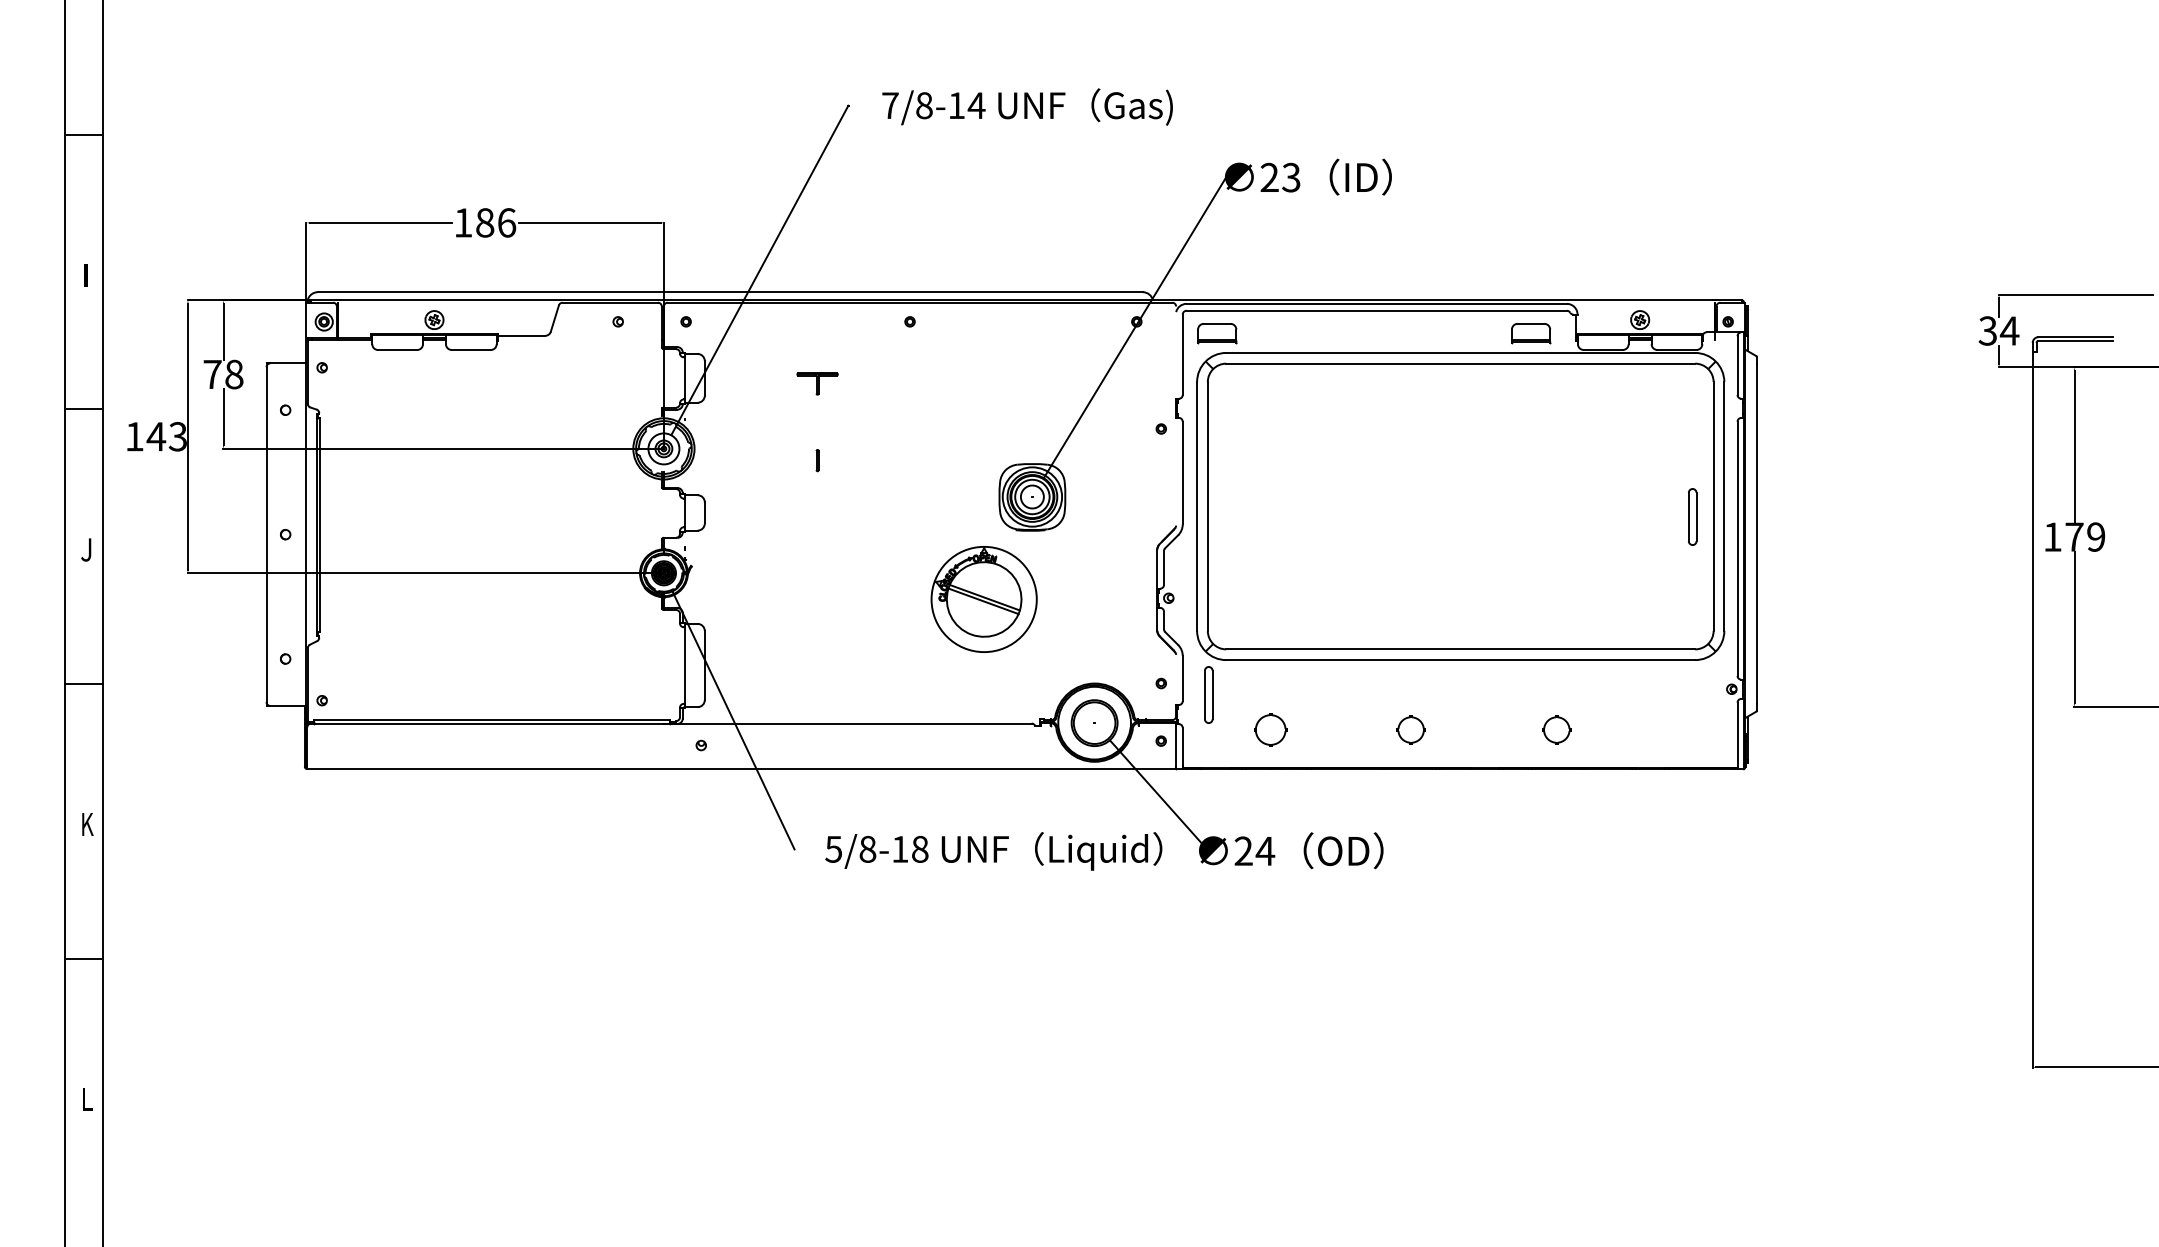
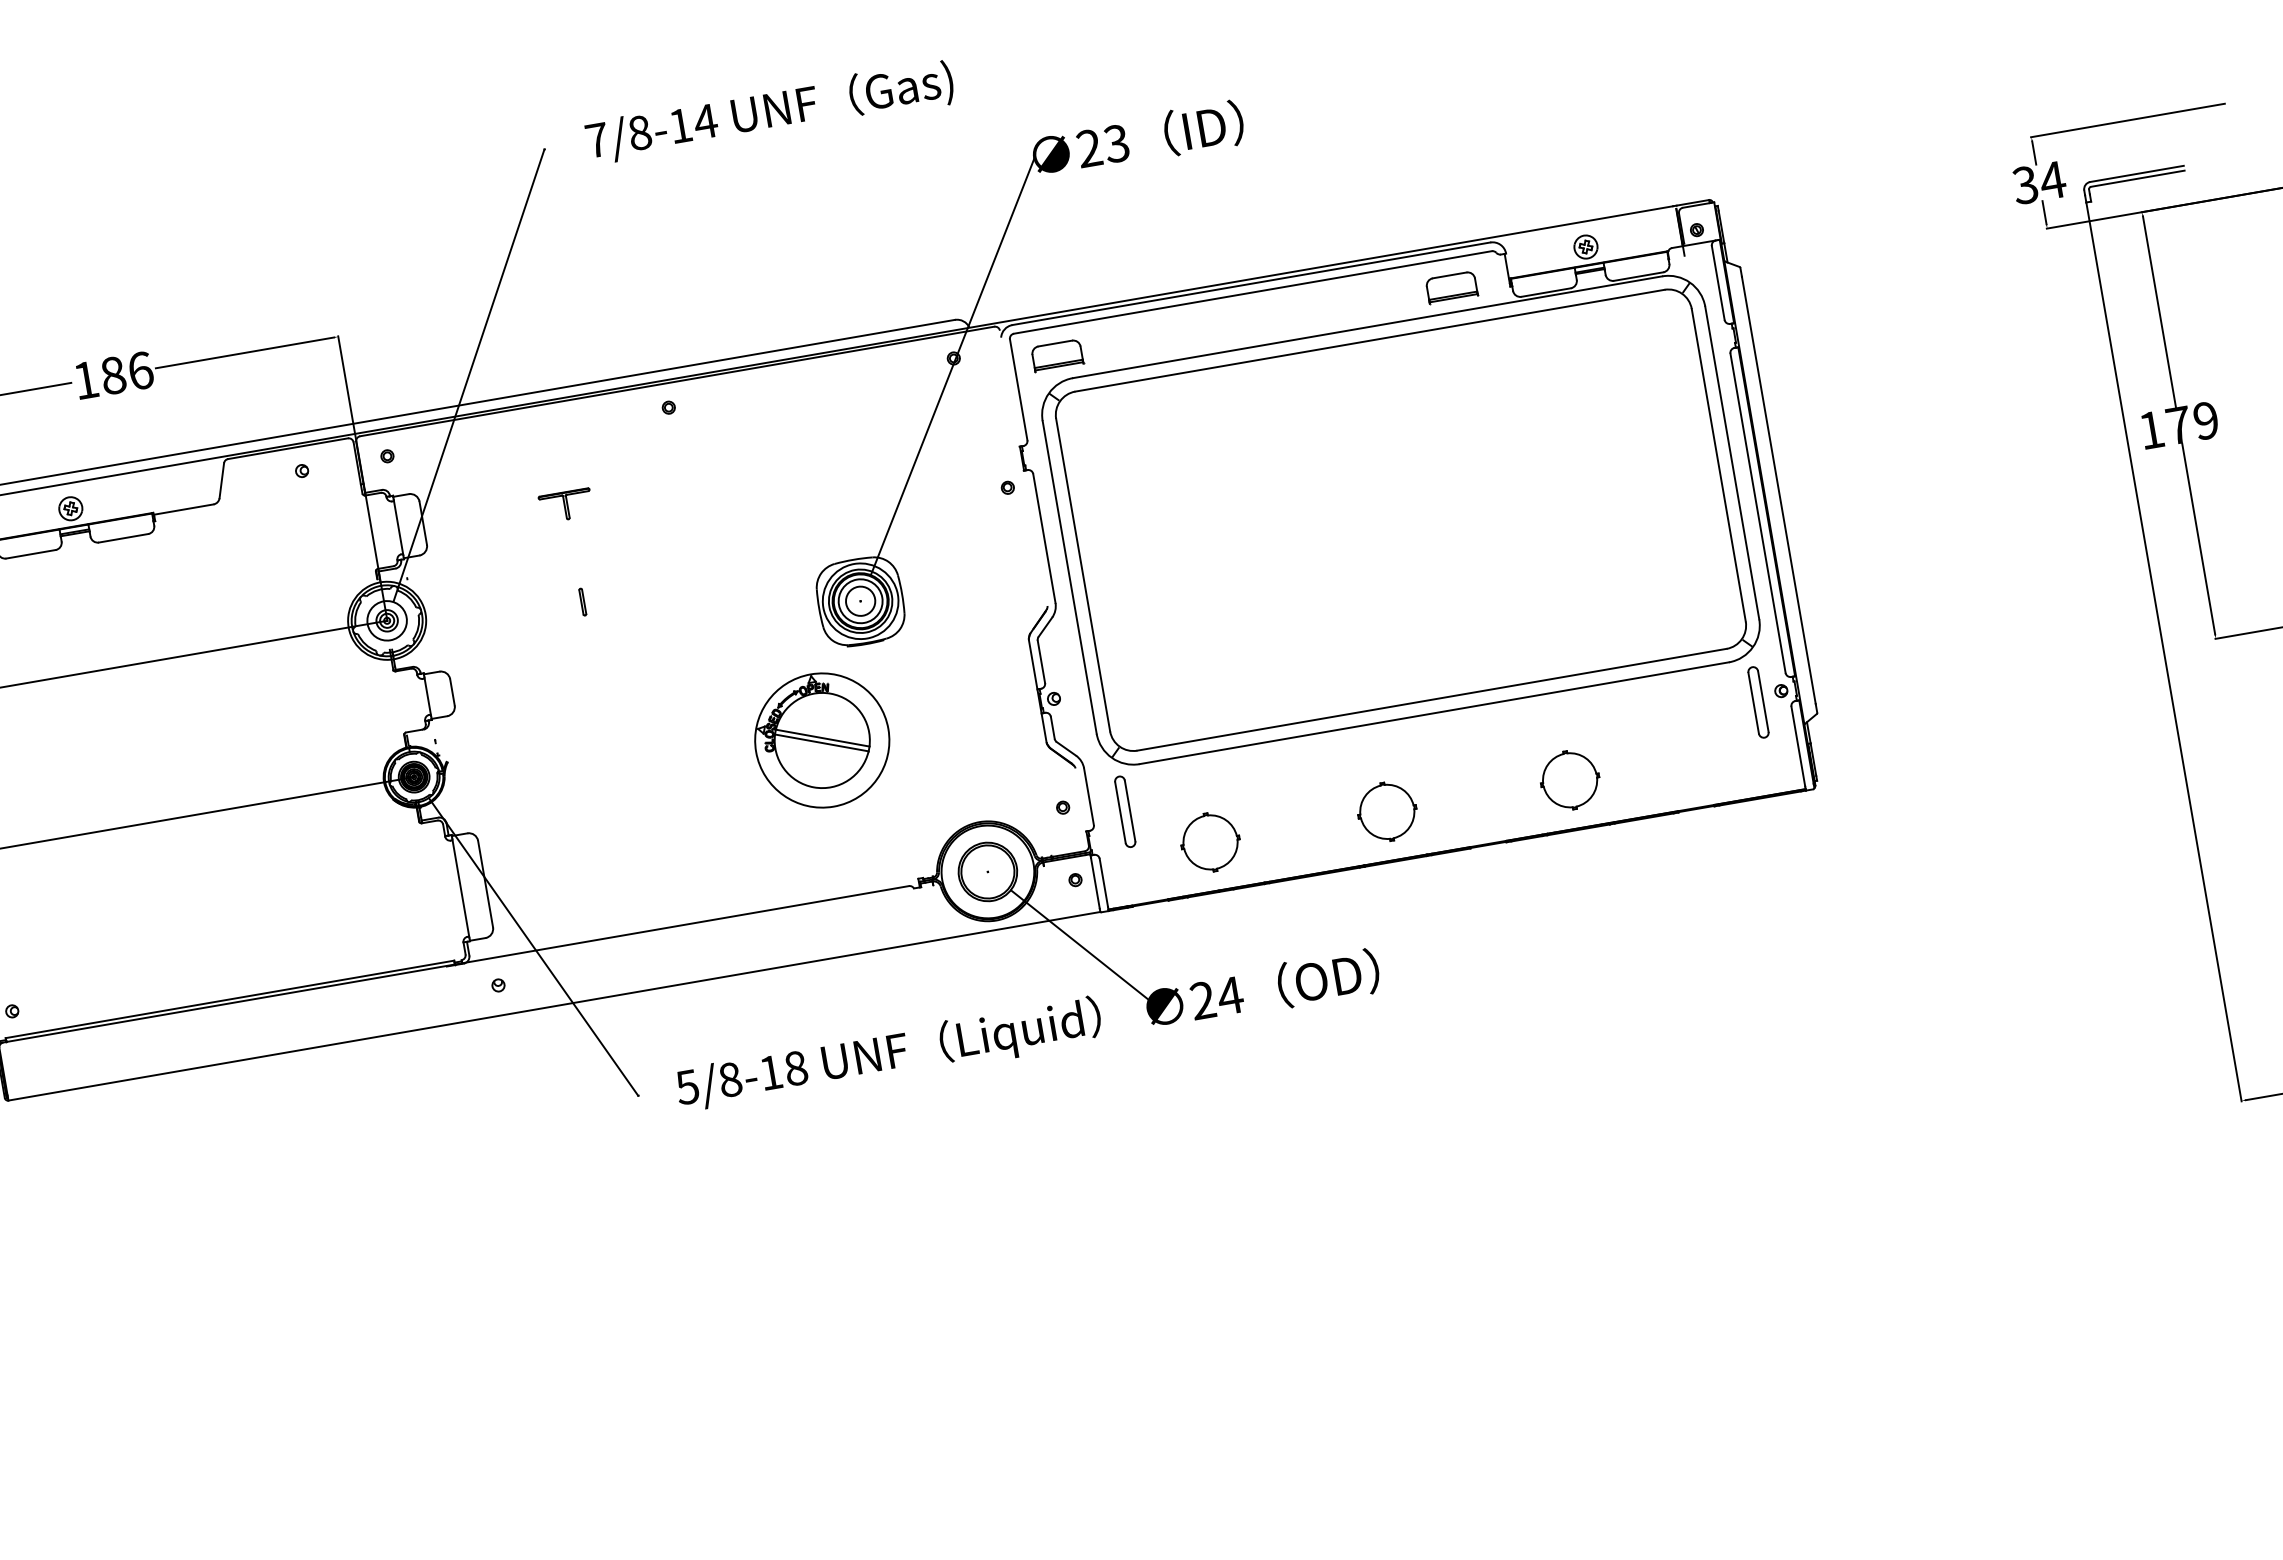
part: (1692, 516) -> (1758, 701), moved
part: (1270, 729) -> (1210, 841), size x1.43
part: (1410, 729) -> (1386, 811), size x1.67
part: (1556, 729) -> (1569, 779), size x1.67

